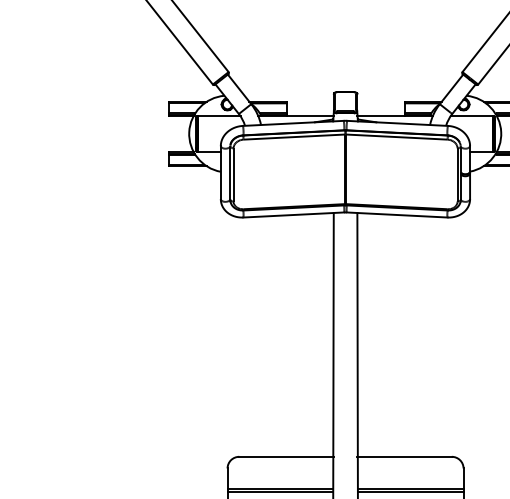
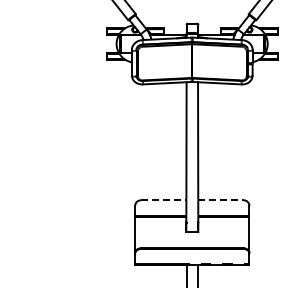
line: (286, 457) -> (163, 200), solid -> dashed
line: (403, 457) -> (220, 200), solid -> dashed

